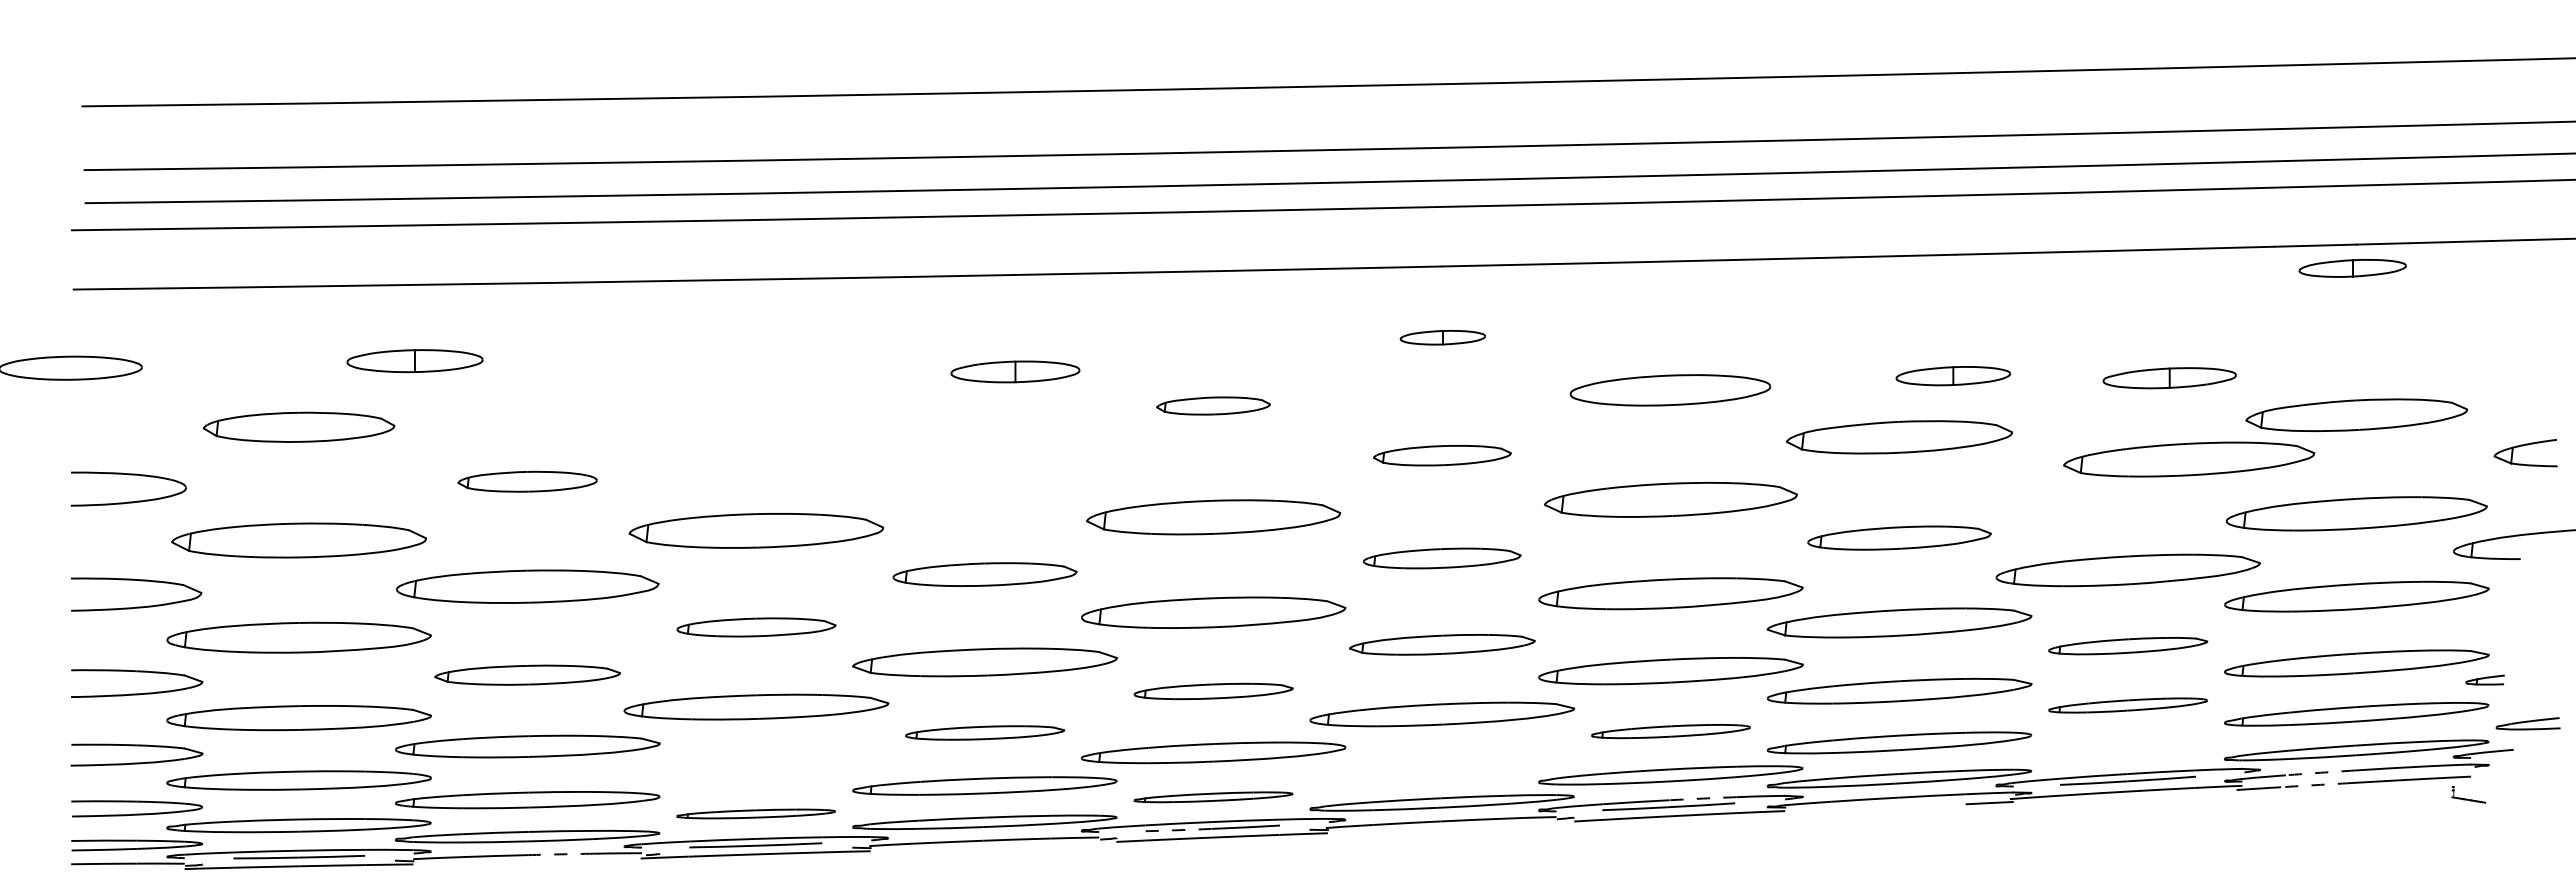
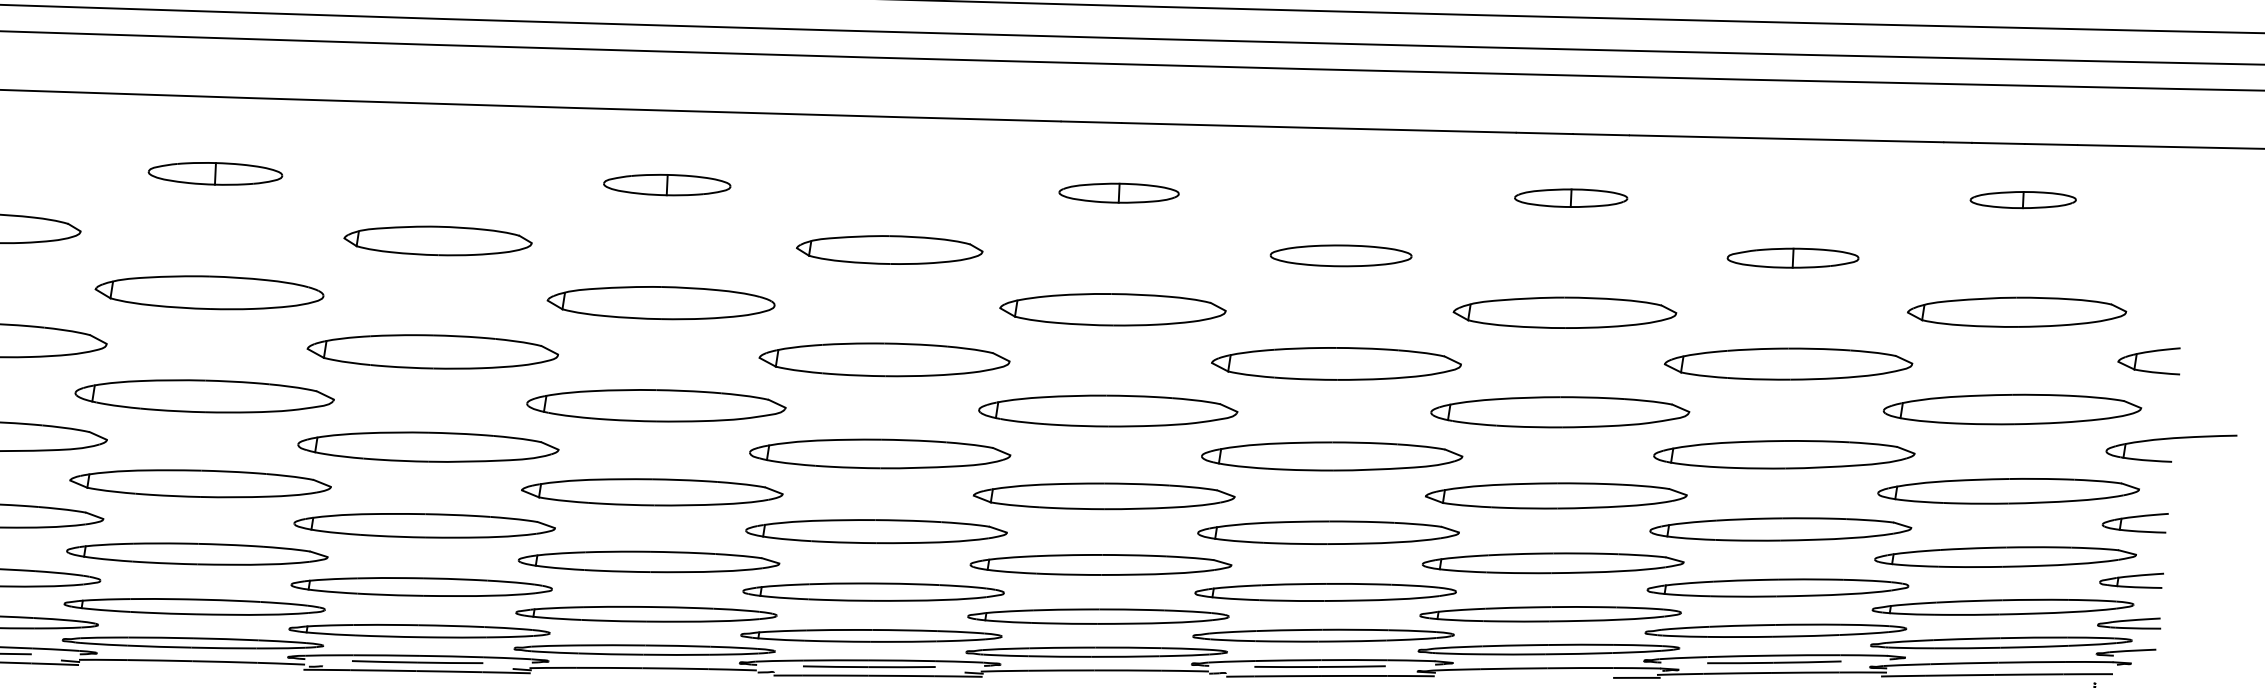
part: (2352, 268) -> (2023, 200), moved
part: (1442, 337) -> (1118, 193), size x1.43
part: (414, 361) -> (214, 174), moved
part: (1015, 371) -> (667, 184), moved
part: (1952, 376) -> (1570, 198), moved
part: (2169, 378) -> (1792, 258), moved
part: (1670, 390) -> (1341, 255), size x0.71
part: (1213, 405) -> (889, 249), size x1.67
part: (756, 417) -> (438, 240), added
part: (2523, 446) -> (2147, 353), moved
part: (1442, 455) -> (1113, 309), size x1.67
part: (2189, 459) -> (1788, 364), moved
part: (984, 470) -> (660, 302), added
part: (527, 481) -> (209, 292), size x1.67
part: (1899, 537) -> (1560, 411), size x1.43
part: (1441, 558) -> (1107, 411), size x1.67
part: (984, 574) -> (655, 405), size x1.43
part: (2485, 621) -> (2134, 521), added
part: (756, 627) -> (428, 447), size x1.67
part: (1442, 644) -> (1104, 495), size x1.43
part: (2127, 645) -> (1780, 528), size x1.67
part: (527, 674) -> (200, 482), size x1.43
part: (2484, 679) -> (2130, 578), size x1.67
part: (1213, 691) -> (876, 531), size x1.67
part: (2127, 705) -> (1777, 587), size x1.67
part: (2527, 723) -> (2128, 622), moved
part: (1670, 731) -> (1325, 592), size x1.67
part: (984, 732) -> (648, 561), size x1.67
part: (2127, 748) -> (1775, 630), added
part: (1441, 766) -> (1097, 616), added
part: (756, 768) -> (421, 586), added
arc: (2320, 772) -> (1964, 663), dashed -> solid
arc: (2316, 785) -> (1960, 675), dashed -> solid
part: (1213, 797) -> (871, 636), size x1.67
arc: (1703, 798) -> (1354, 660), dashed -> solid
part: (755, 813) -> (418, 630), size x1.67
arc: (1178, 830) -> (835, 667), dashed -> solid
arc: (560, 854) -> (224, 662), dashed -> solid

